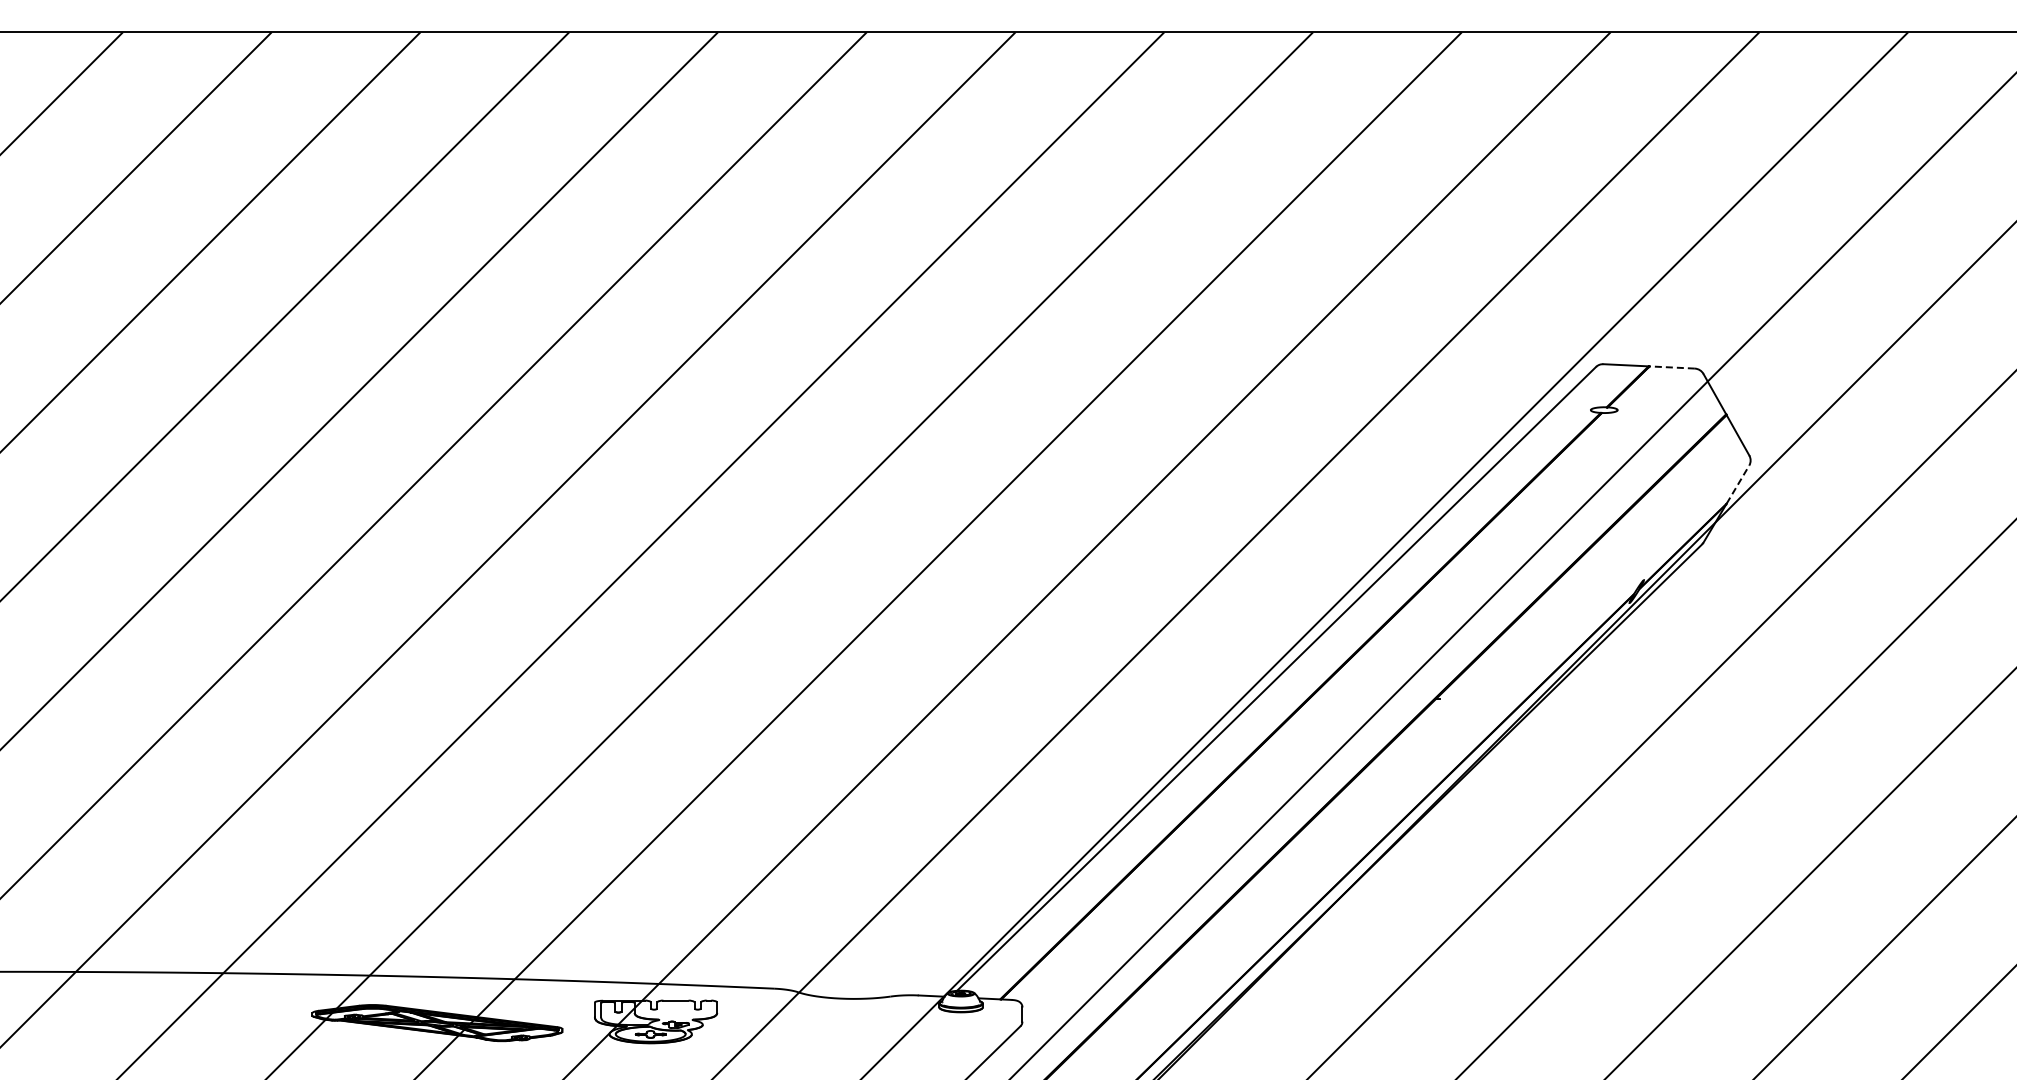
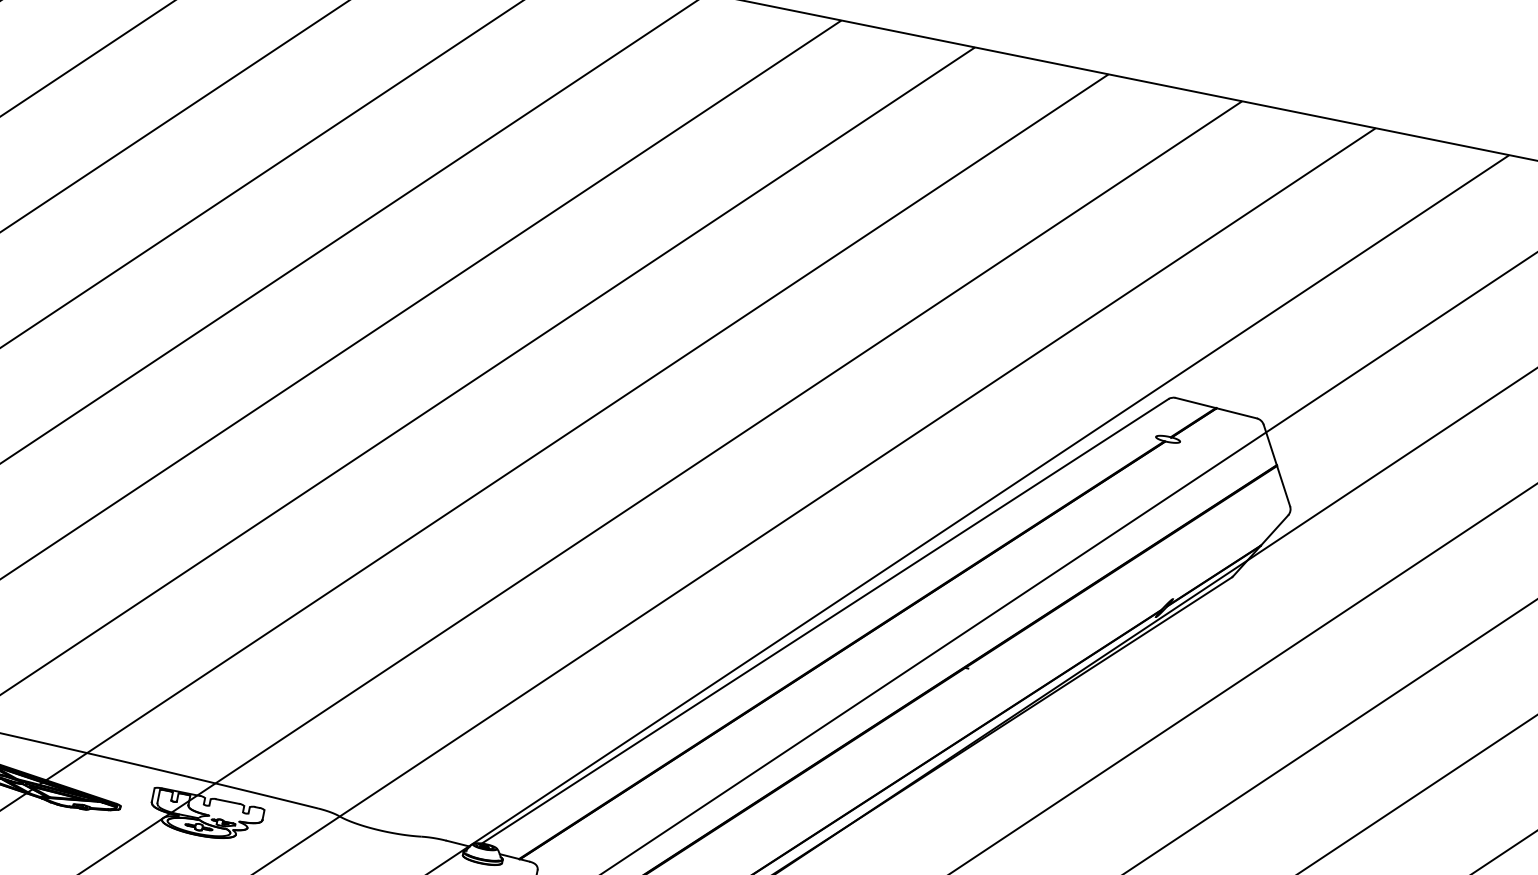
line: (1672, 367) -> (1237, 413), dashed -> solid
line: (1738, 484) -> (1275, 530), dashed -> solid

